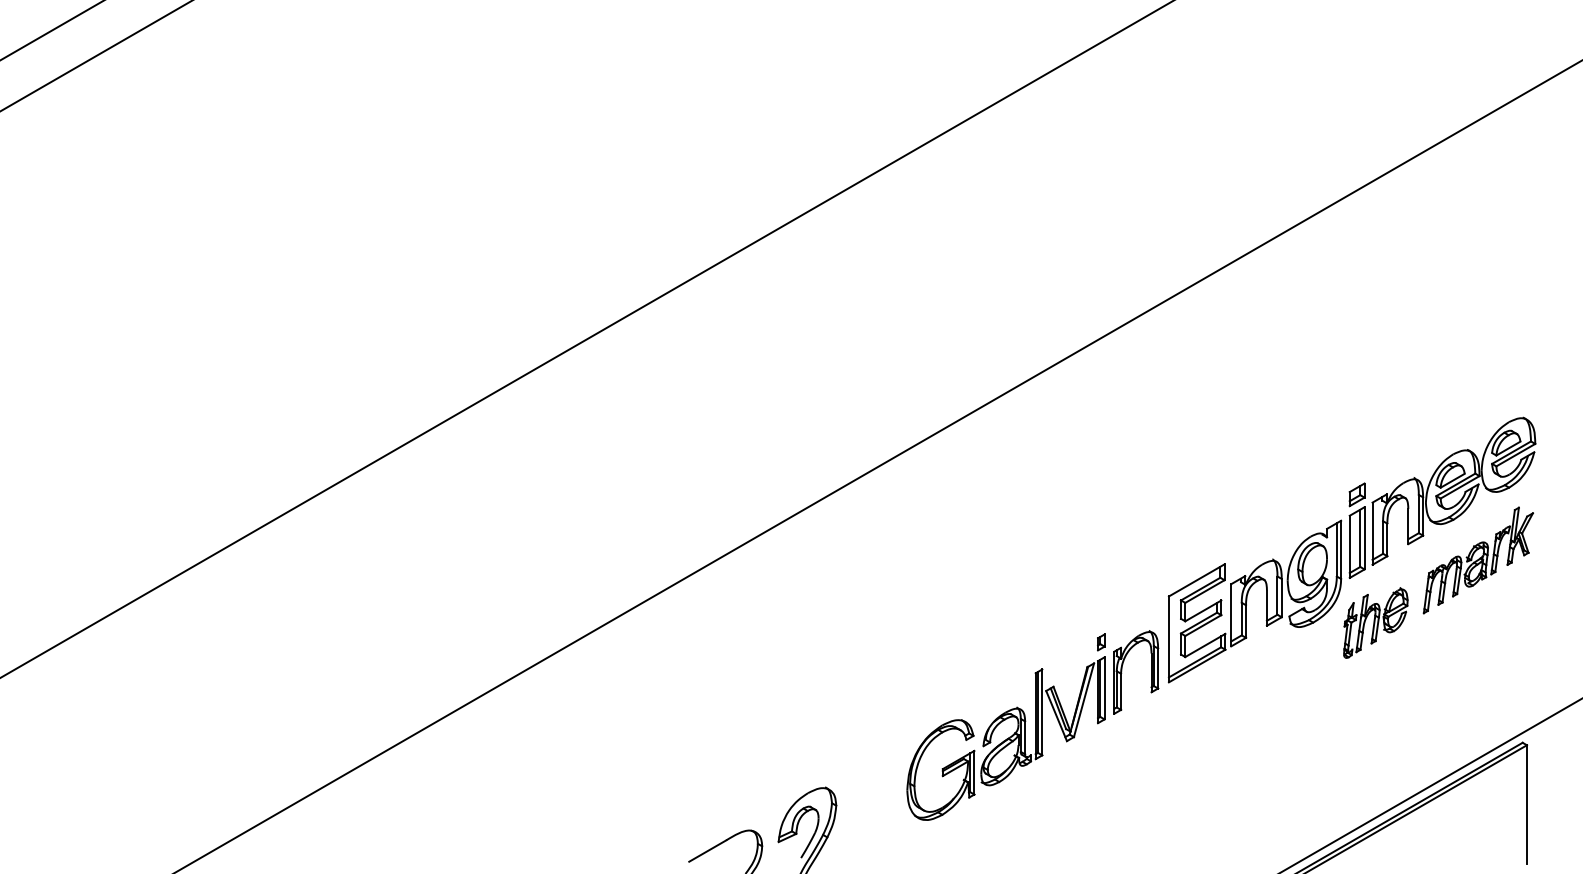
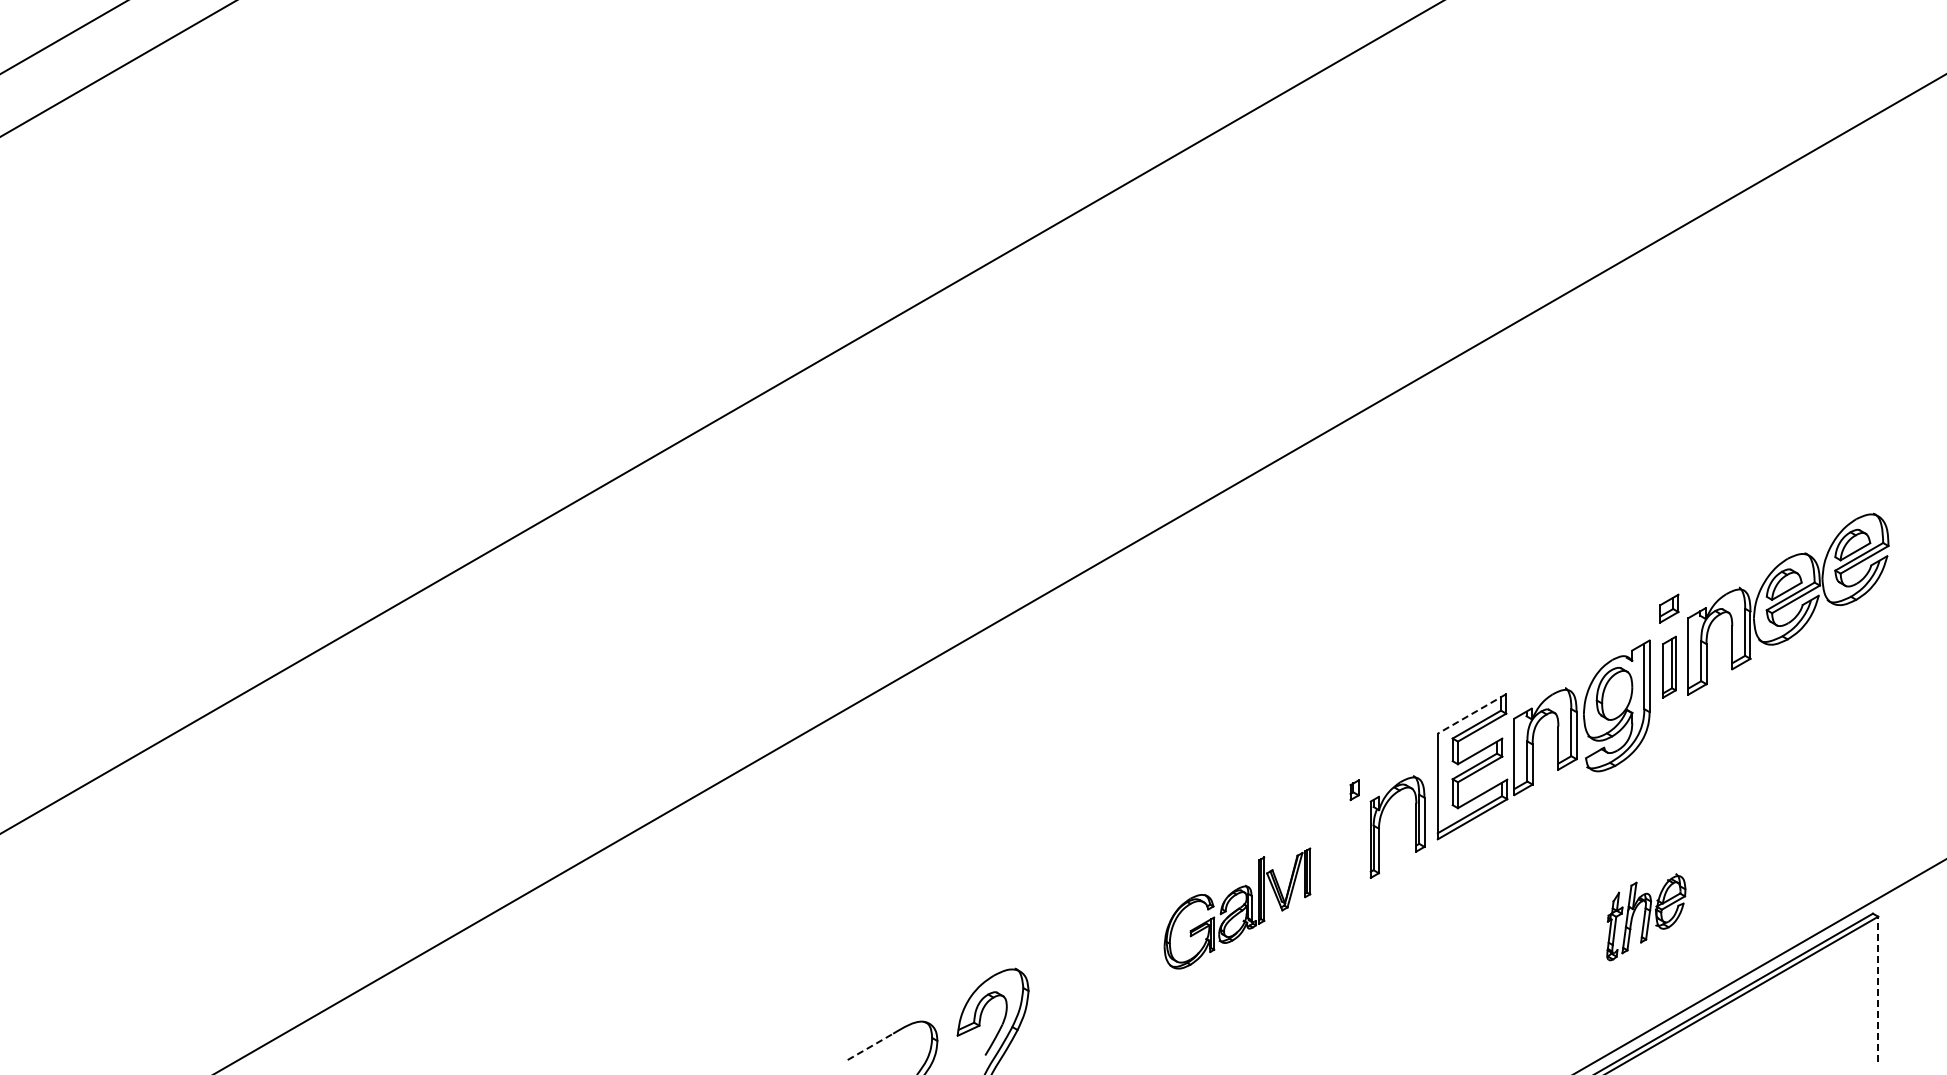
part: (1357, 541) -> (1669, 666), size x0.7
part: (1478, 560) -> (1818, 689), removed
line: (1197, 580) -> (1472, 713), solid -> dashed
part: (1375, 623) -> (1646, 917), moved
part: (1006, 738) -> (1237, 908), size x0.6
line: (1527, 804) -> (1878, 989), solid -> dashed
line: (707, 850) -> (870, 1046), solid -> dashed

